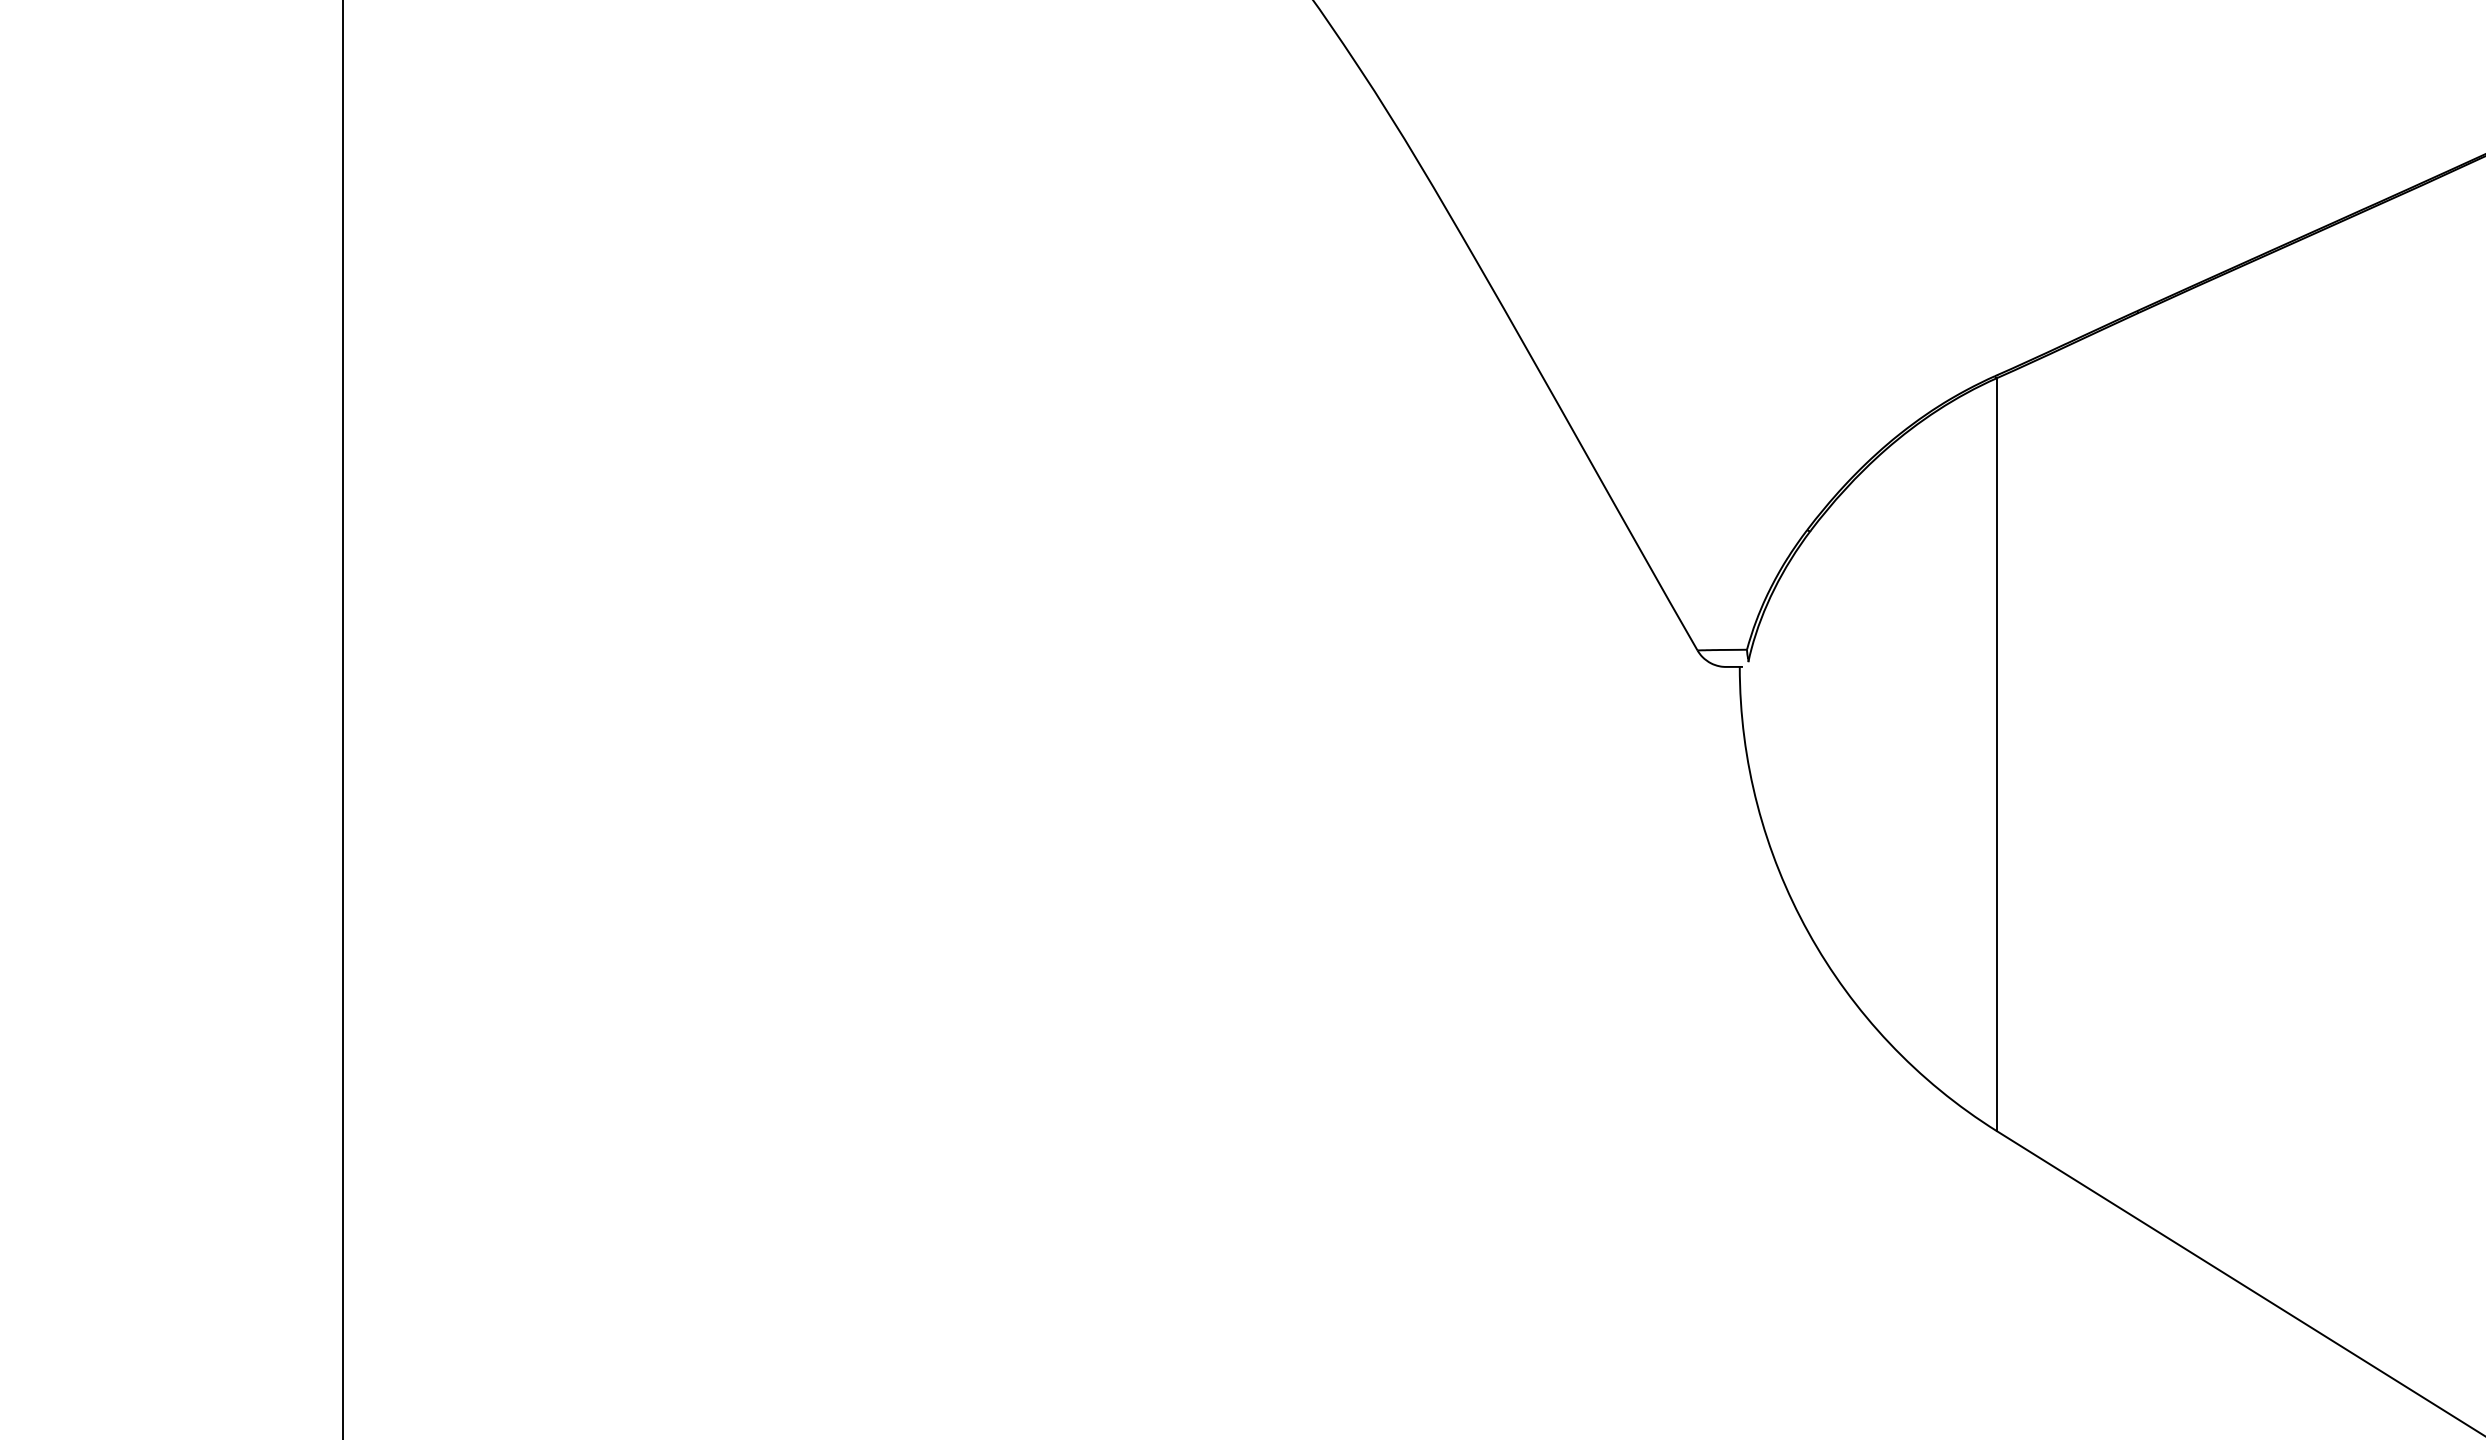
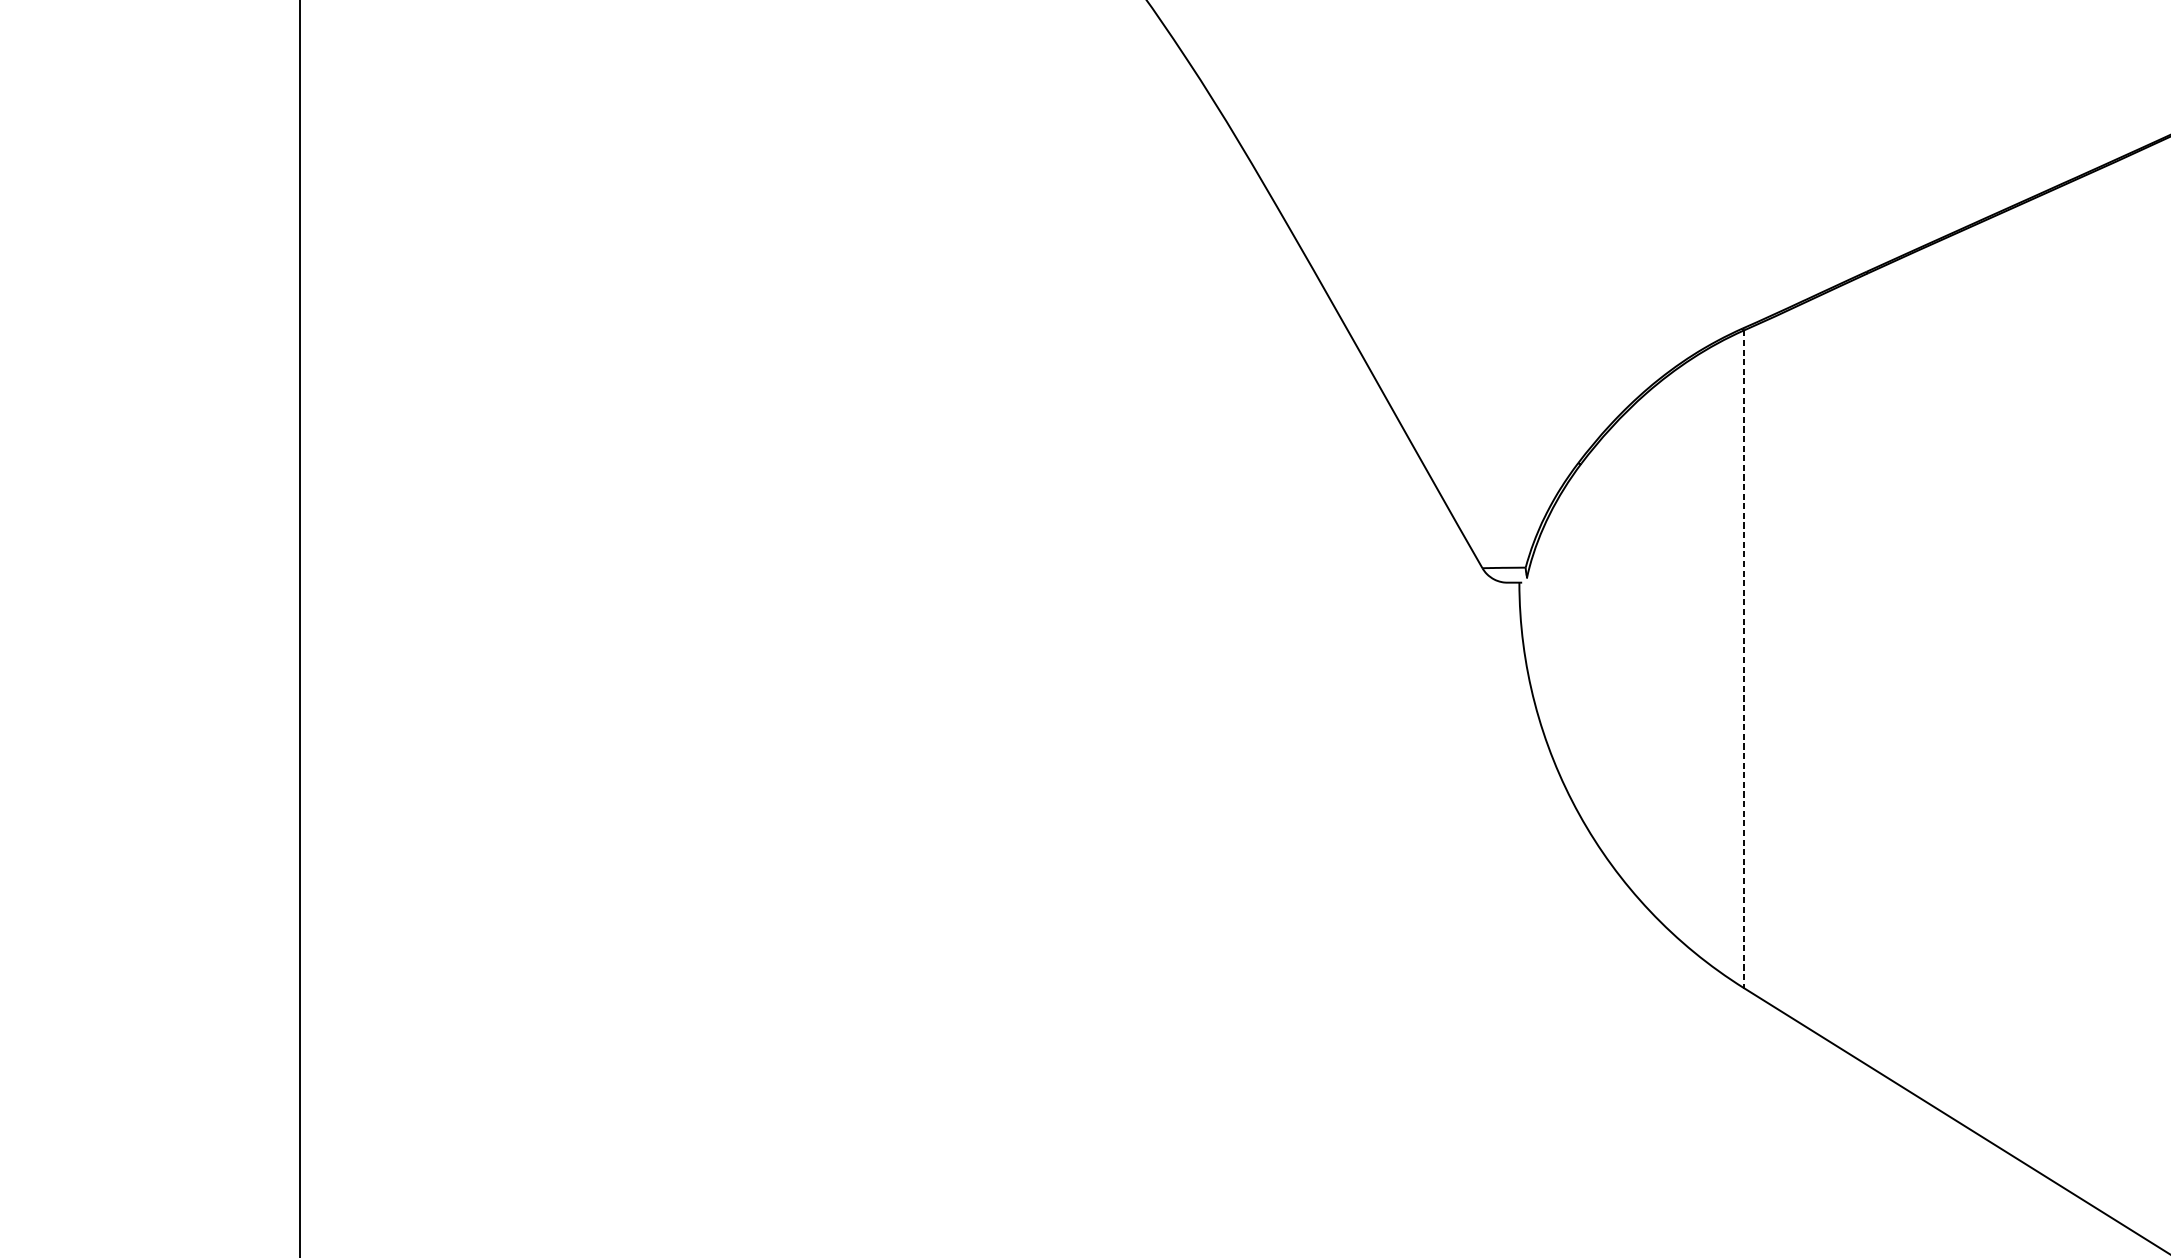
line: (1997, 754) -> (1744, 659), solid -> dashed

